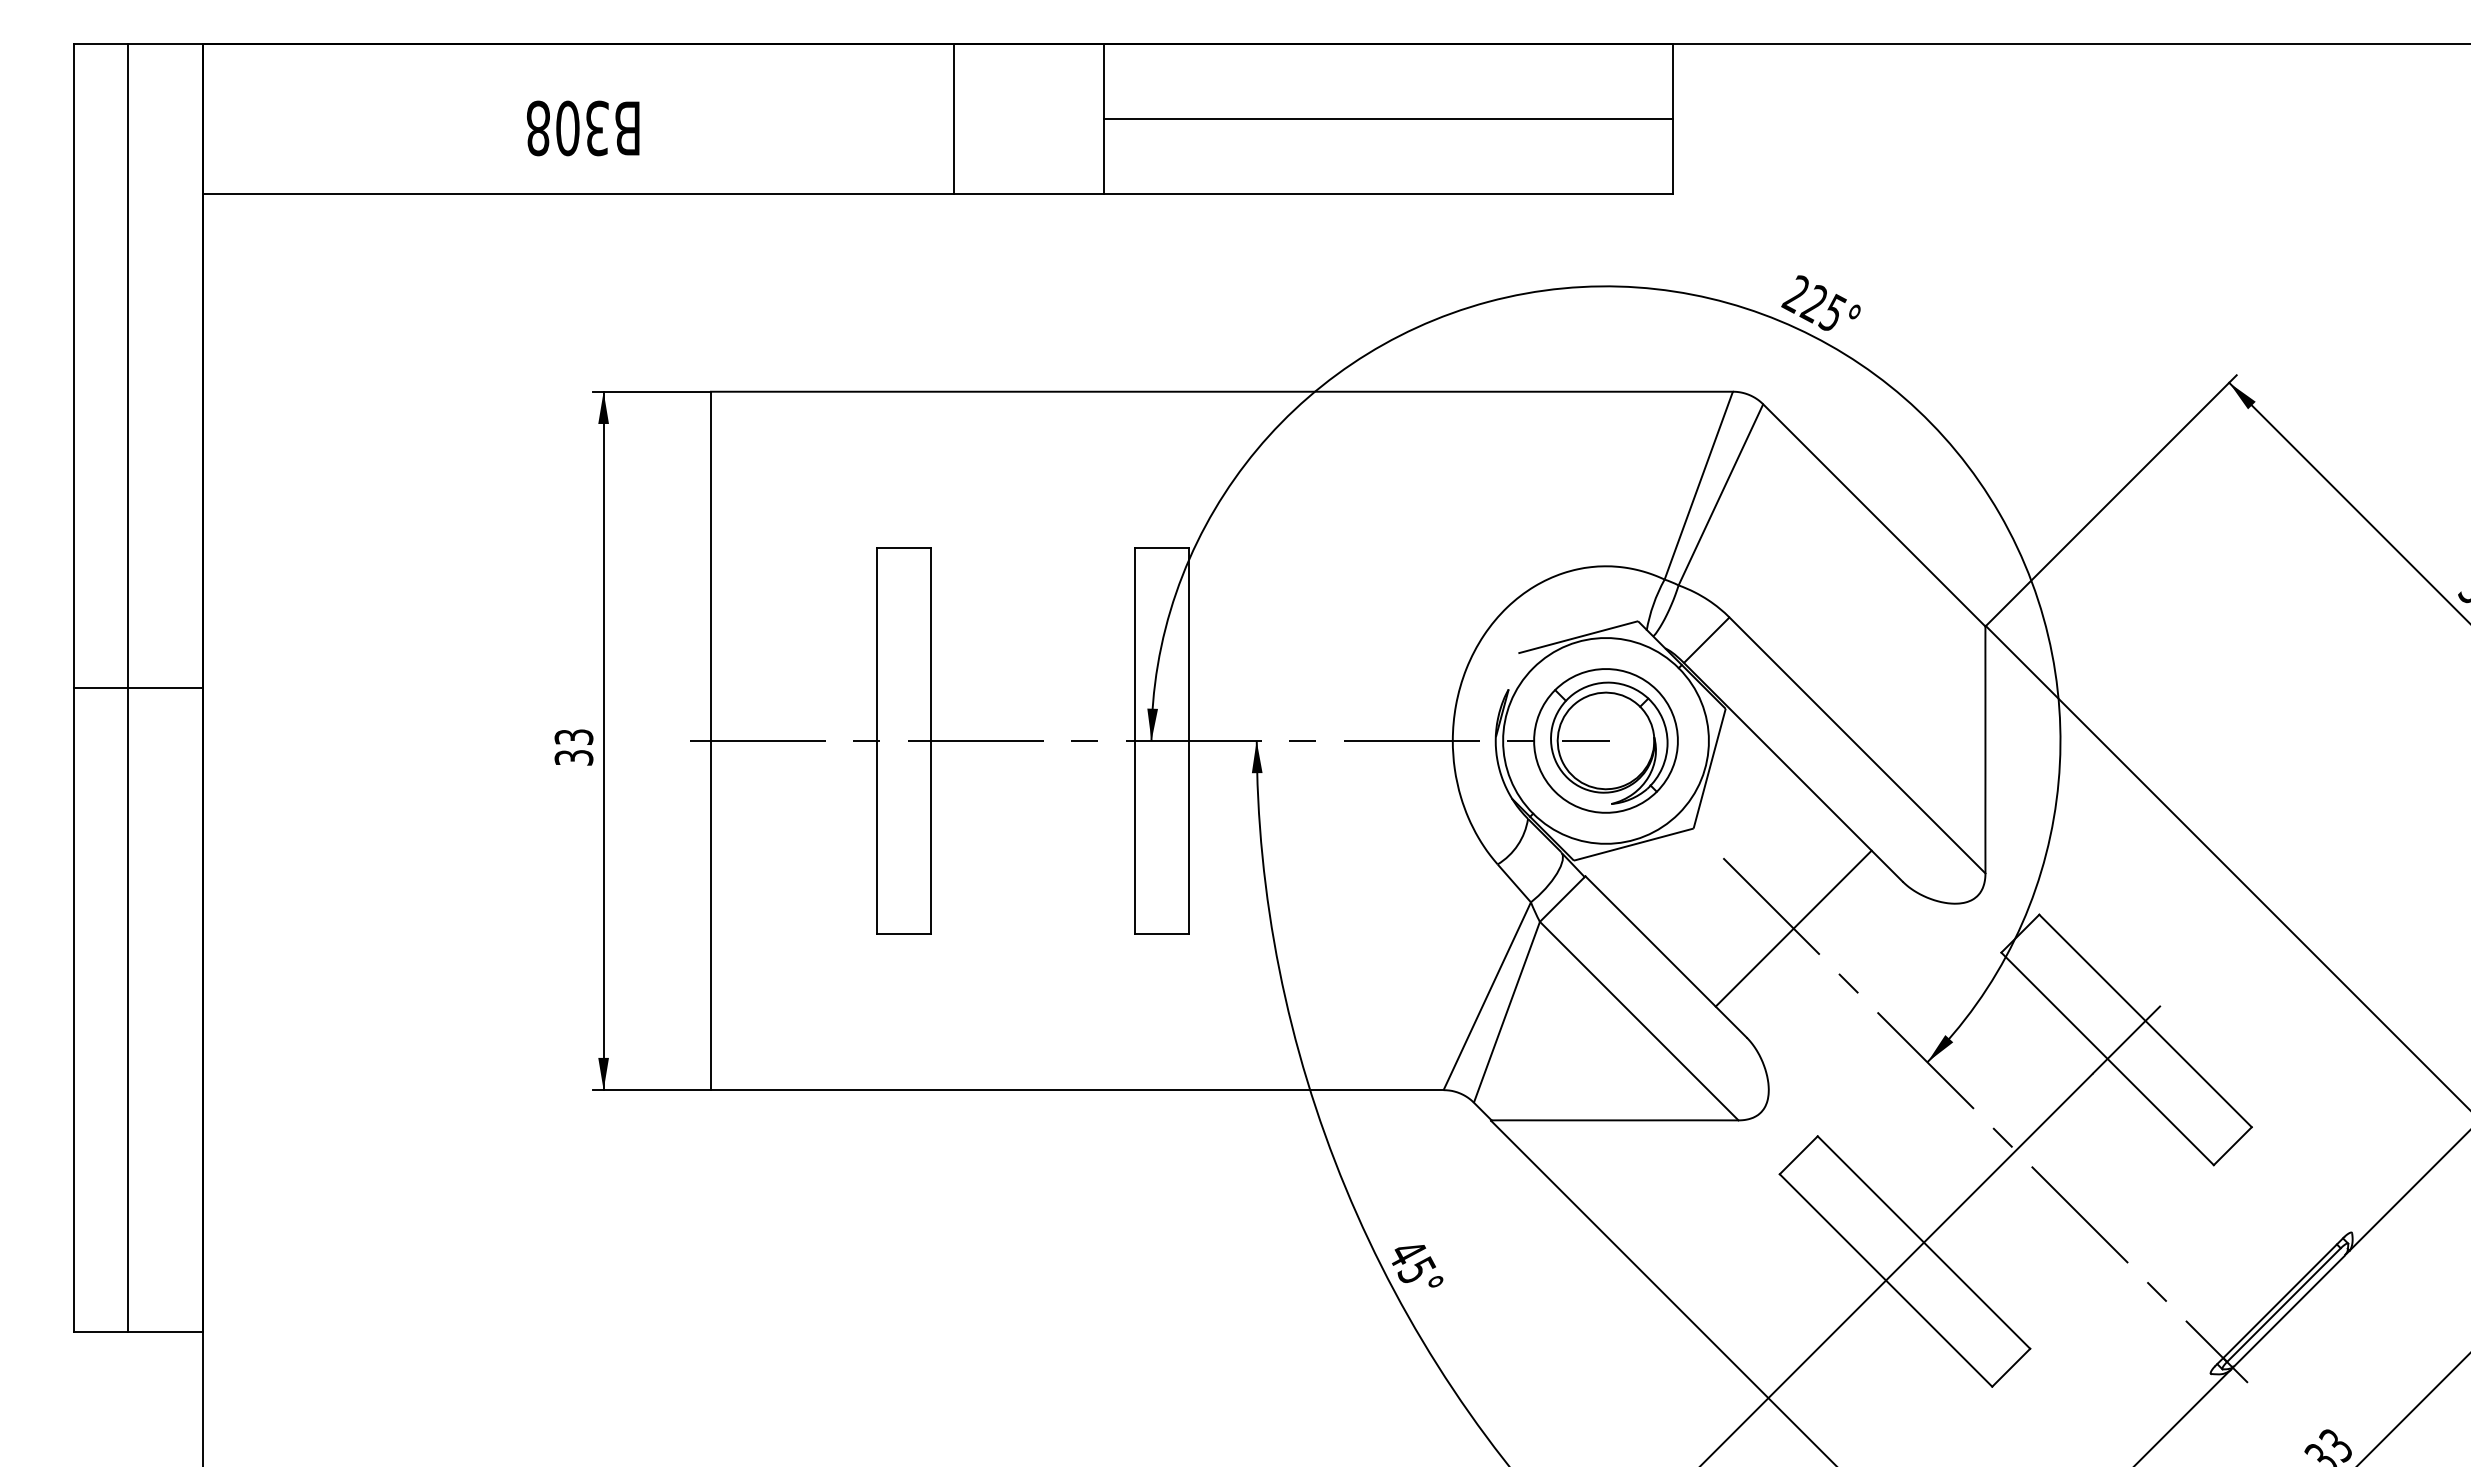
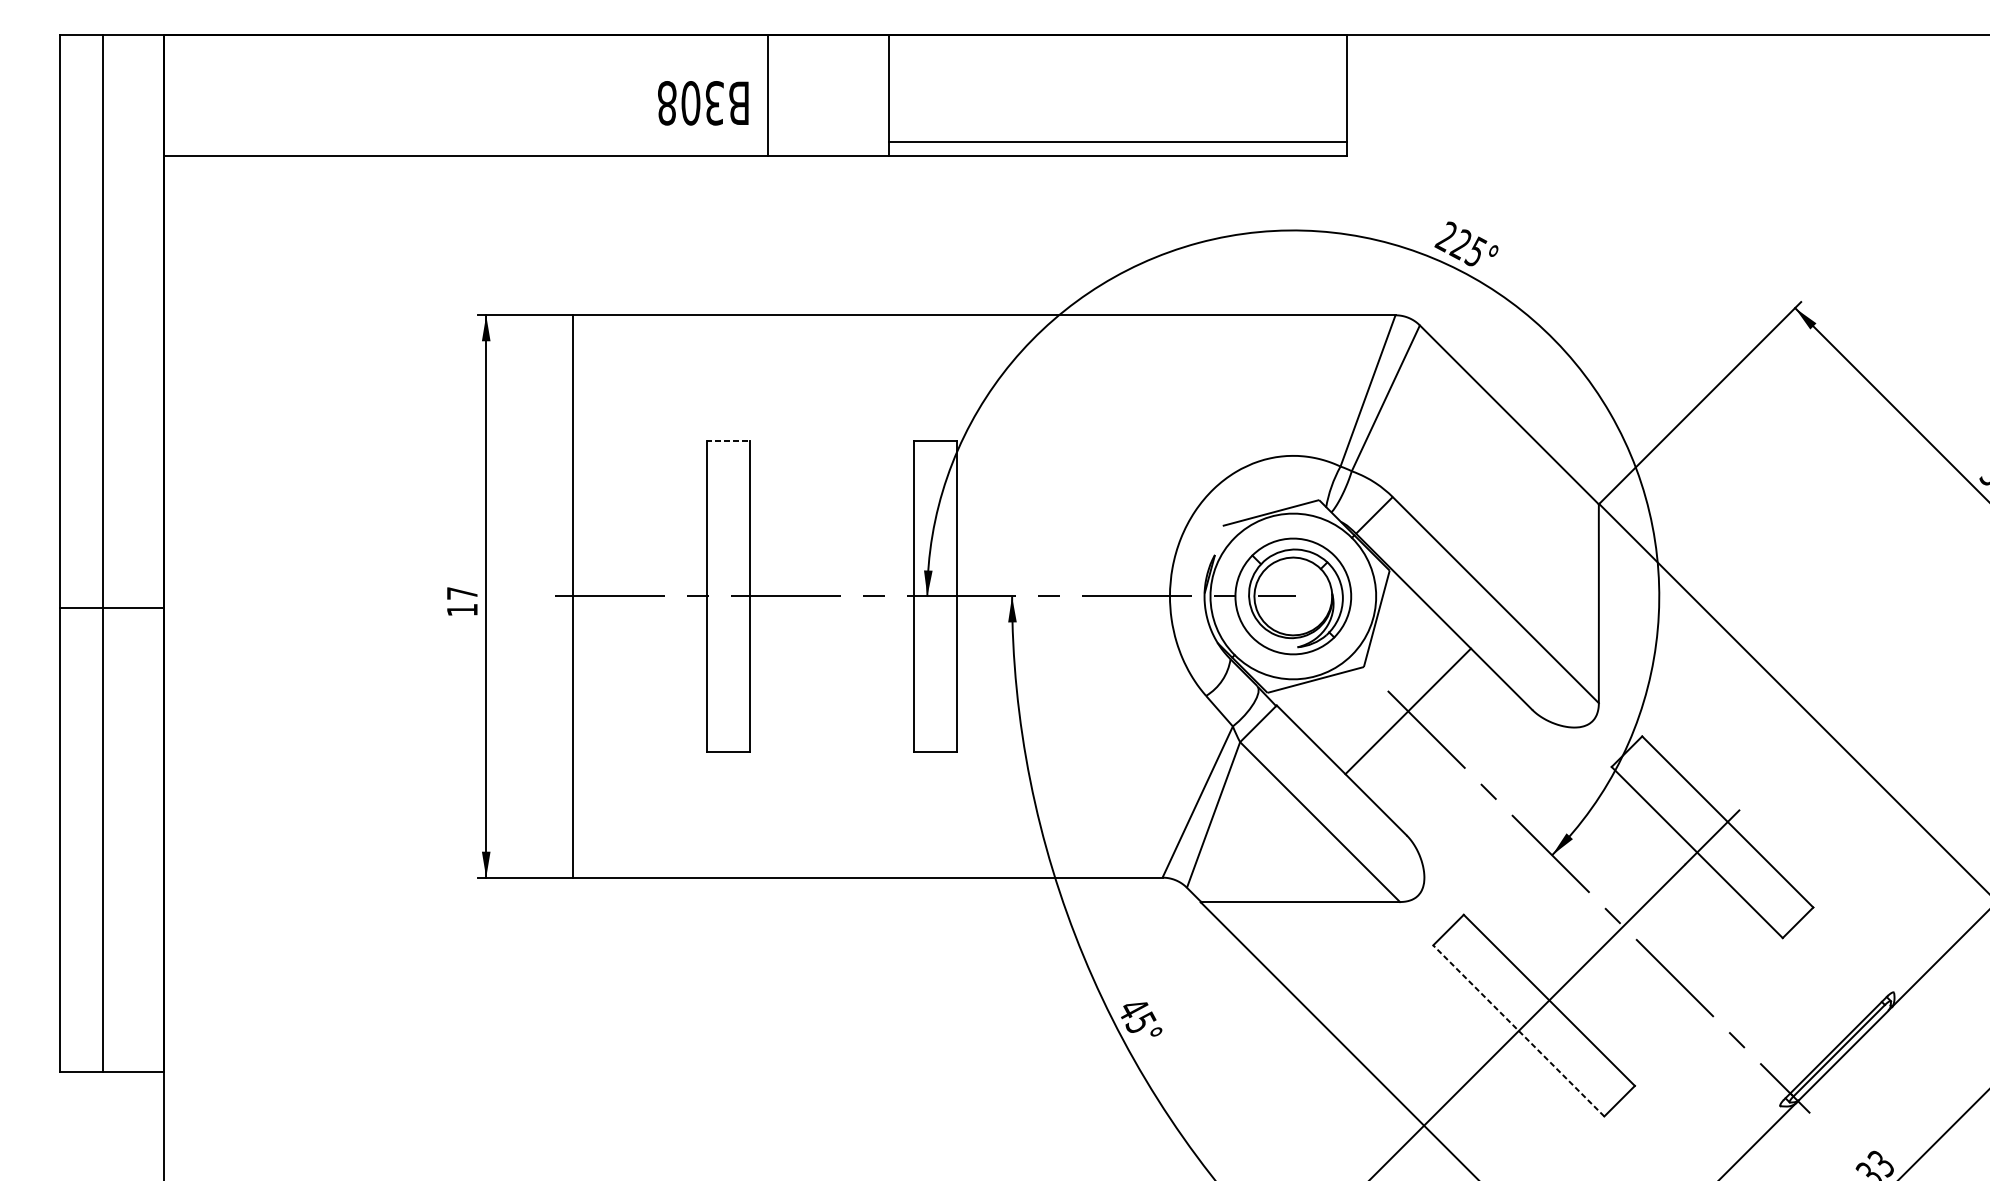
line: (1388, 119) -> (1118, 142), moved
text: (583, 128) -> (703, 103), moved
line: (904, 547) -> (728, 440), solid -> dashed
line: (138, 688) -> (111, 608), moved
text: (573, 747) -> (461, 601), 33 -> 17
line: (1793, 928) -> (1408, 711), moved
line: (1885, 1280) -> (1518, 1030), solid -> dashed

